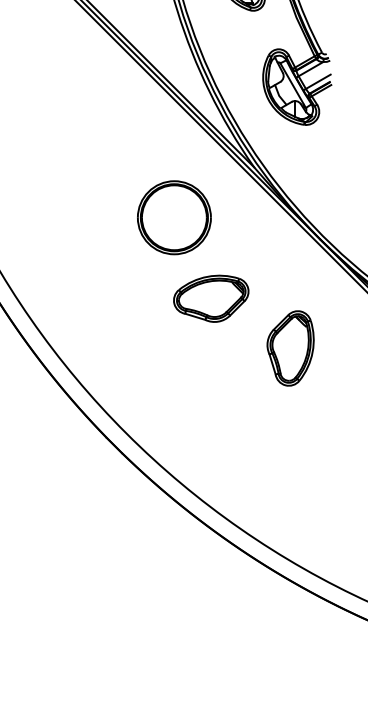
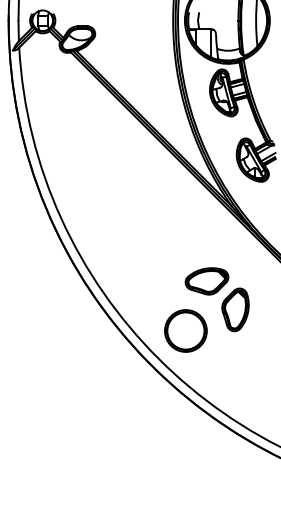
part: (173, 216) -> (185, 330), moved
part: (290, 347) -> (235, 309), moved

